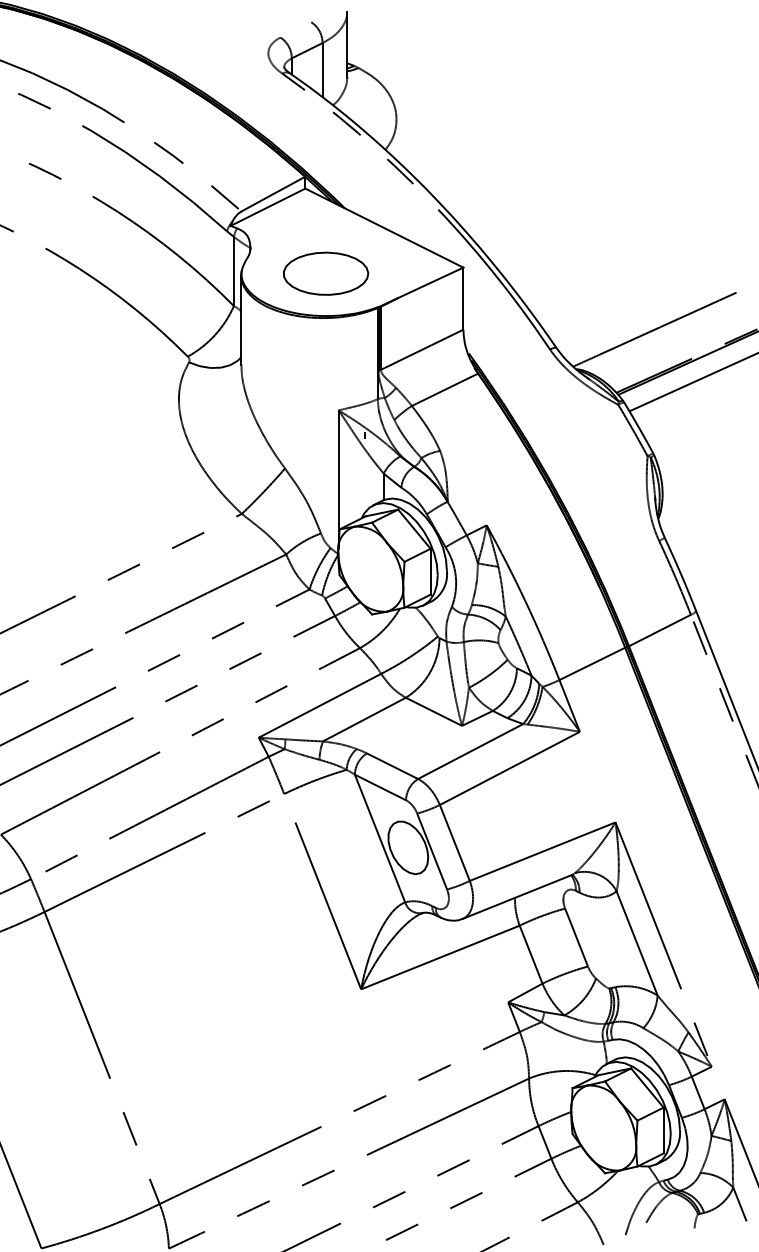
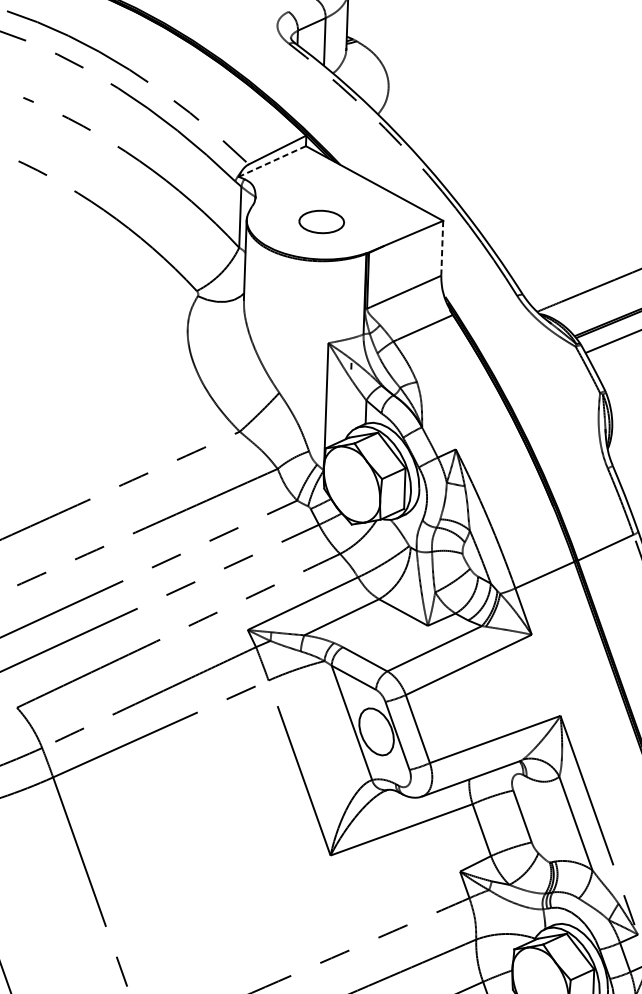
line: (268, 207) -> (272, 161), solid -> dashed
part: (326, 273) -> (322, 221), size x0.6
line: (463, 299) -> (442, 249), solid -> dashed

